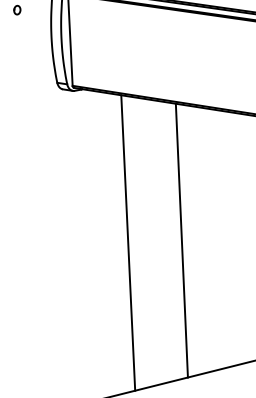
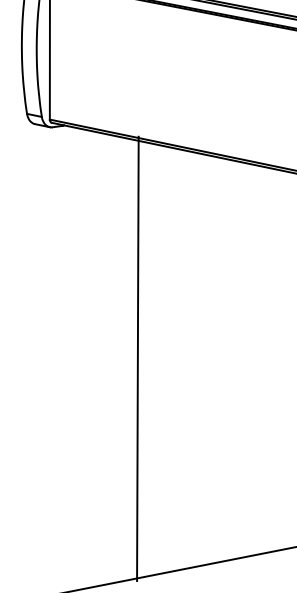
line: (181, 240) -> (201, 359), removed
line: (128, 242) -> (138, 358), moved

